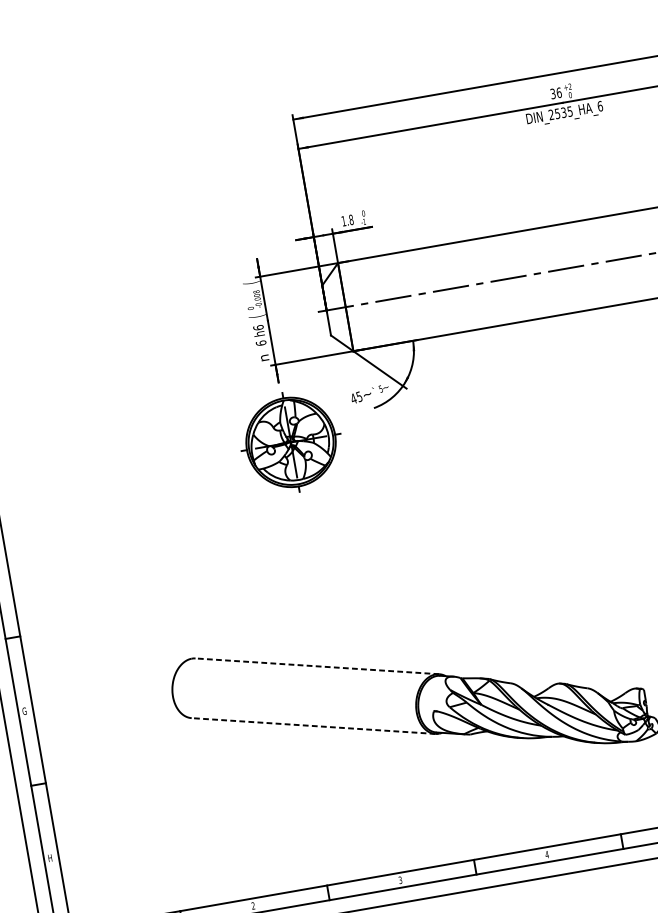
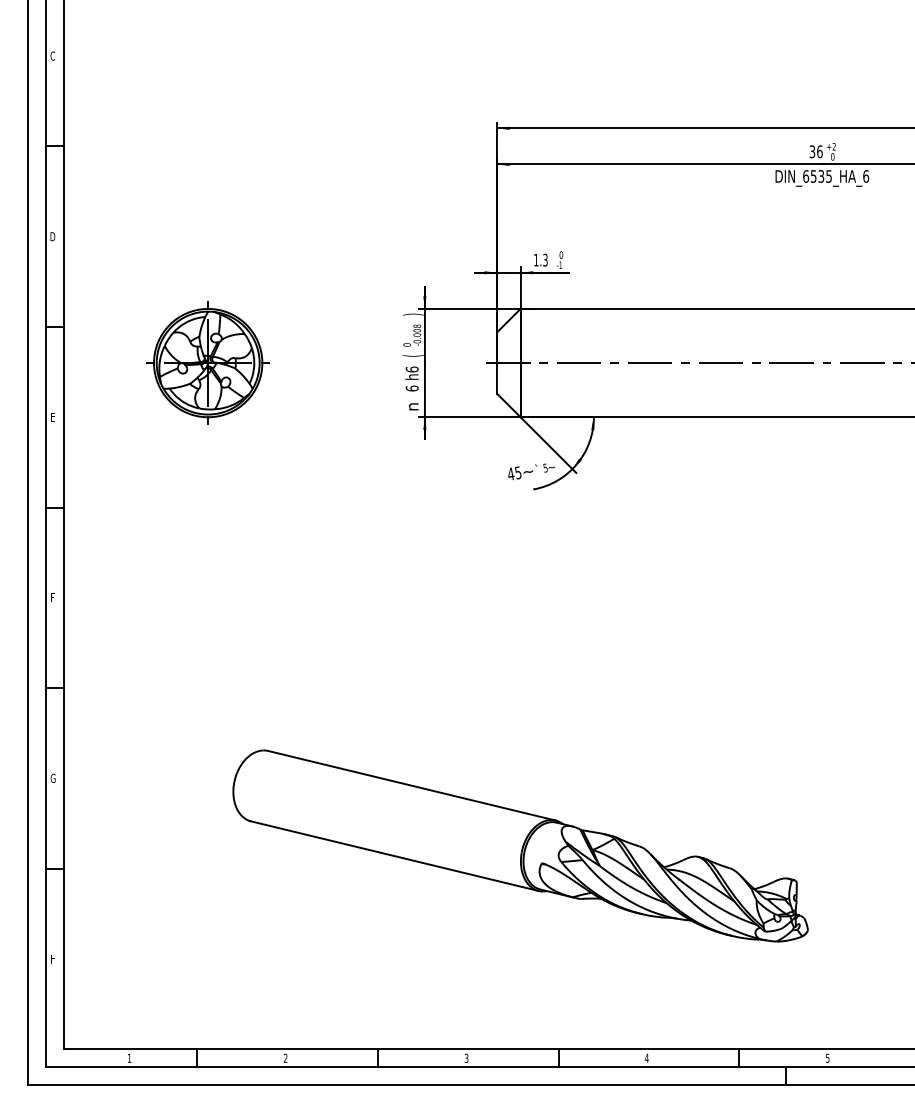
text: (551, 114) -> (806, 176), DIN_2535_HA_6 -> DIN_6535_HA_6
text: (351, 219) -> (545, 259), 1.8 -> 1.3
text: (250, 282) -> (412, 314), ( -> )
part: (290, 442) -> (207, 362), moved
line: (317, 666) -> (412, 785), dashed -> solid
line: (313, 726) -> (394, 856), dashed -> solid

